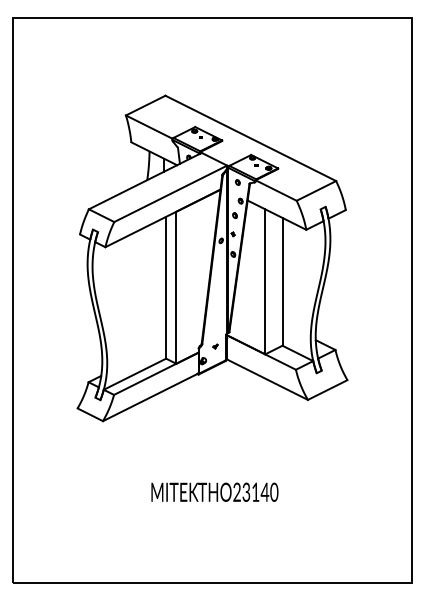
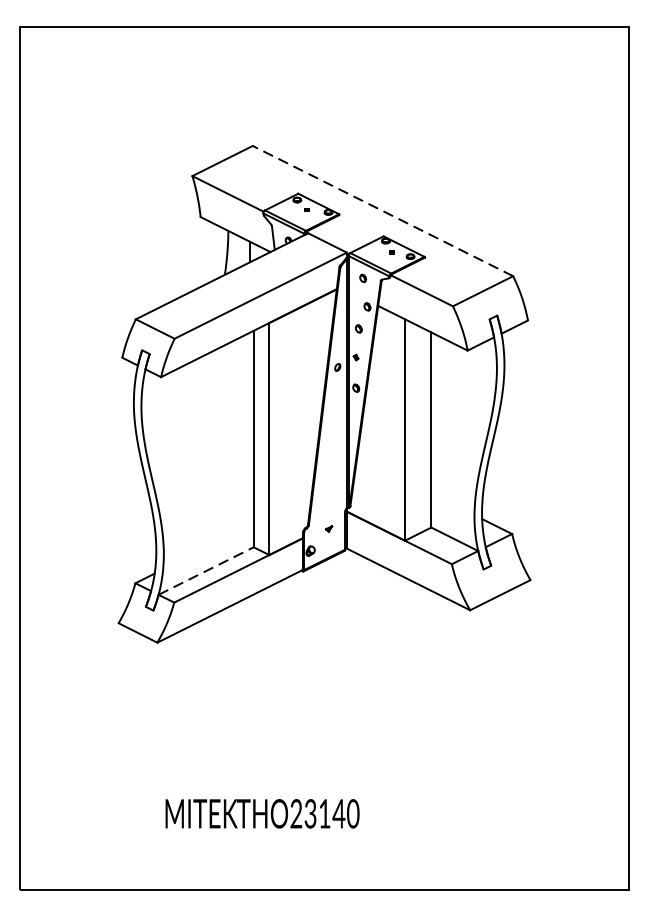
line: (250, 138) -> (382, 211), solid -> dashed
line: (134, 374) -> (205, 571), solid -> dashed
text: (214, 491) -> (261, 812), moved

